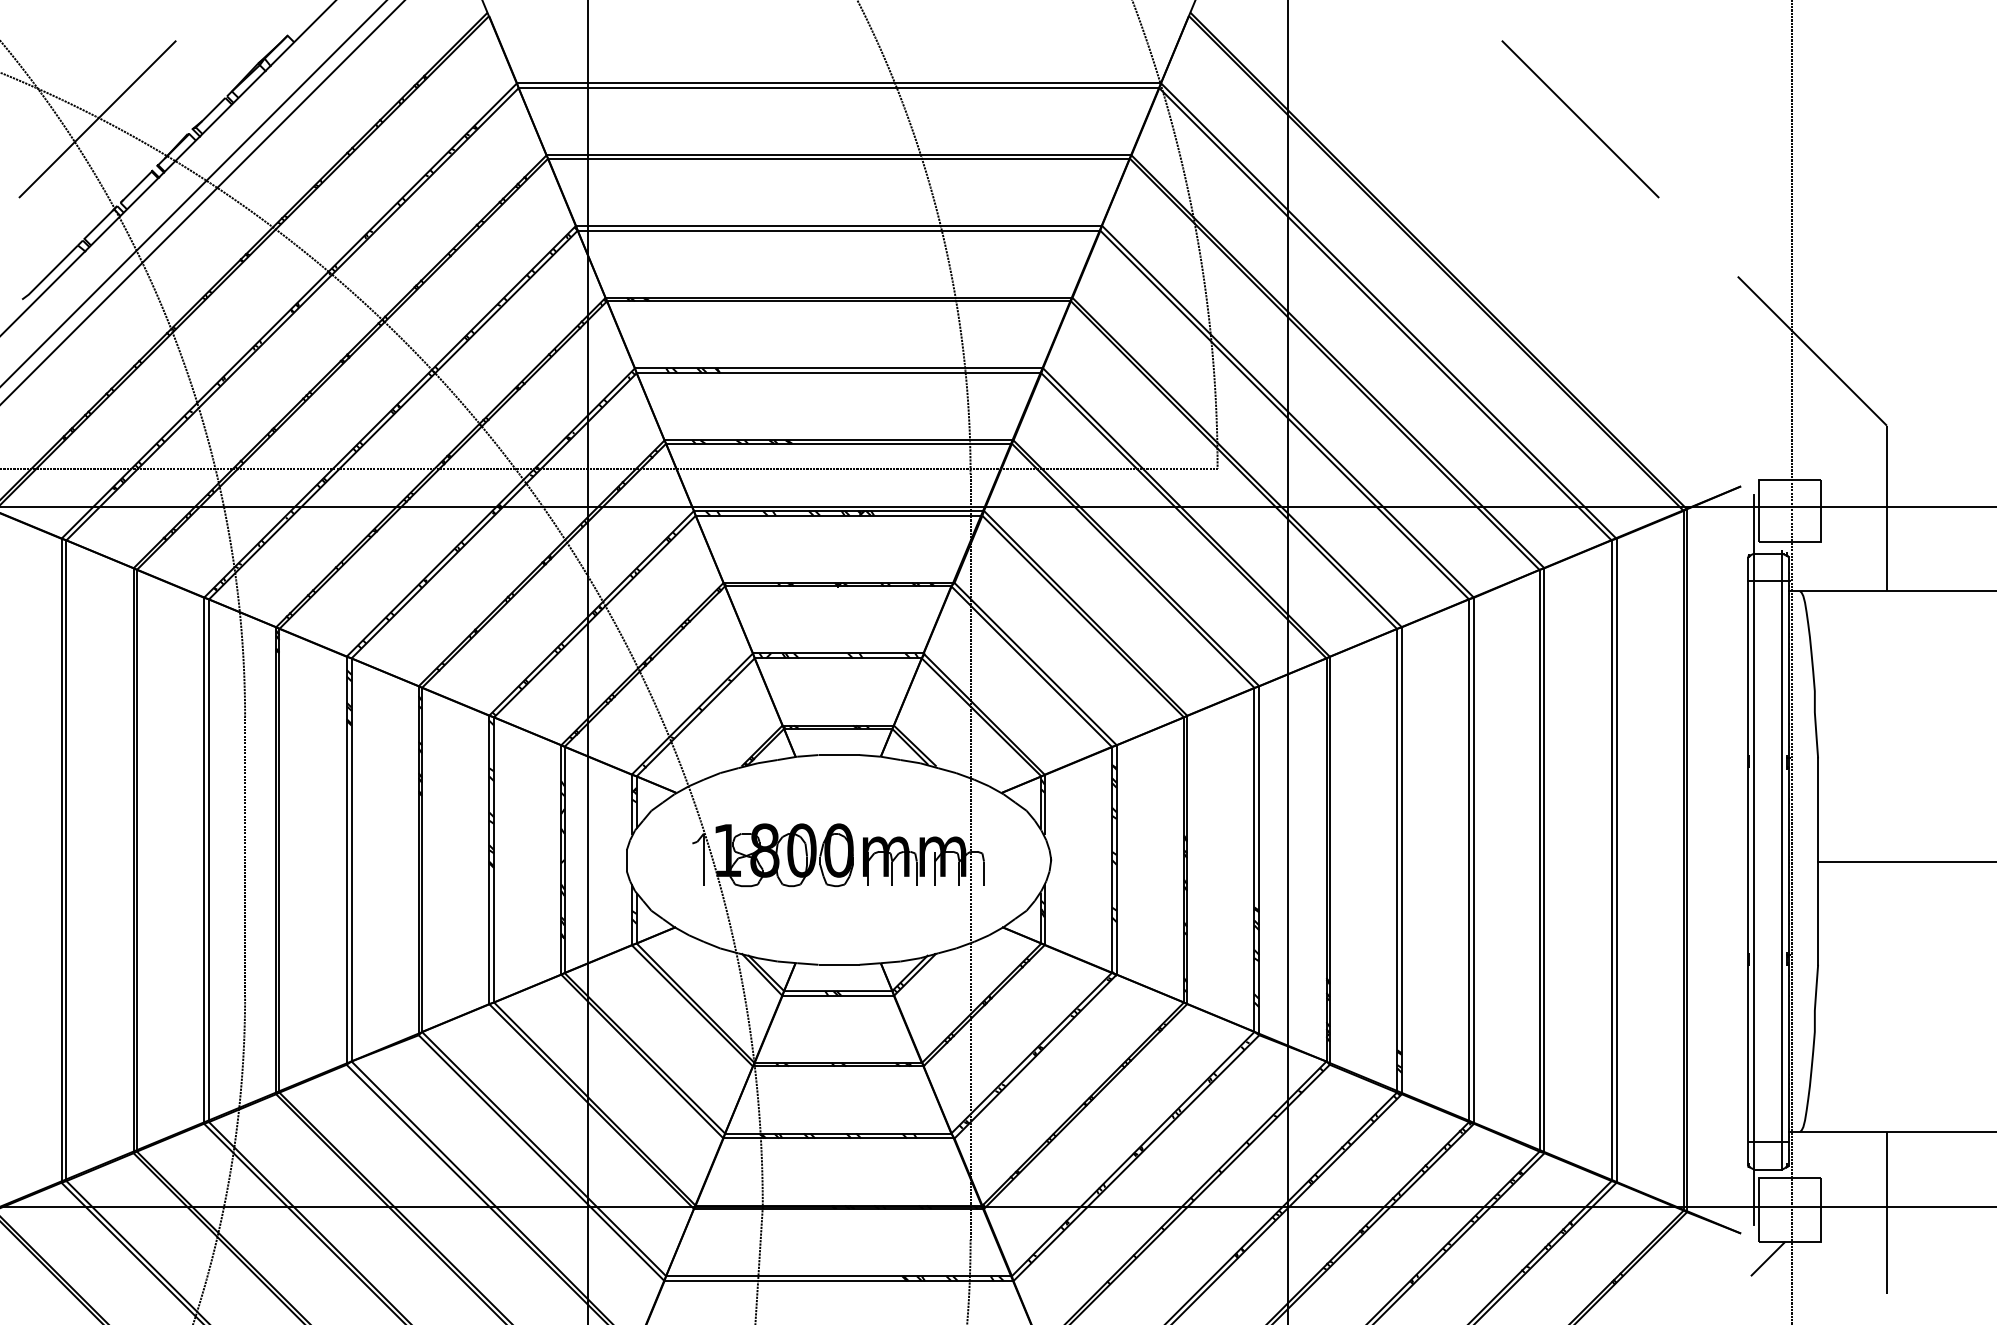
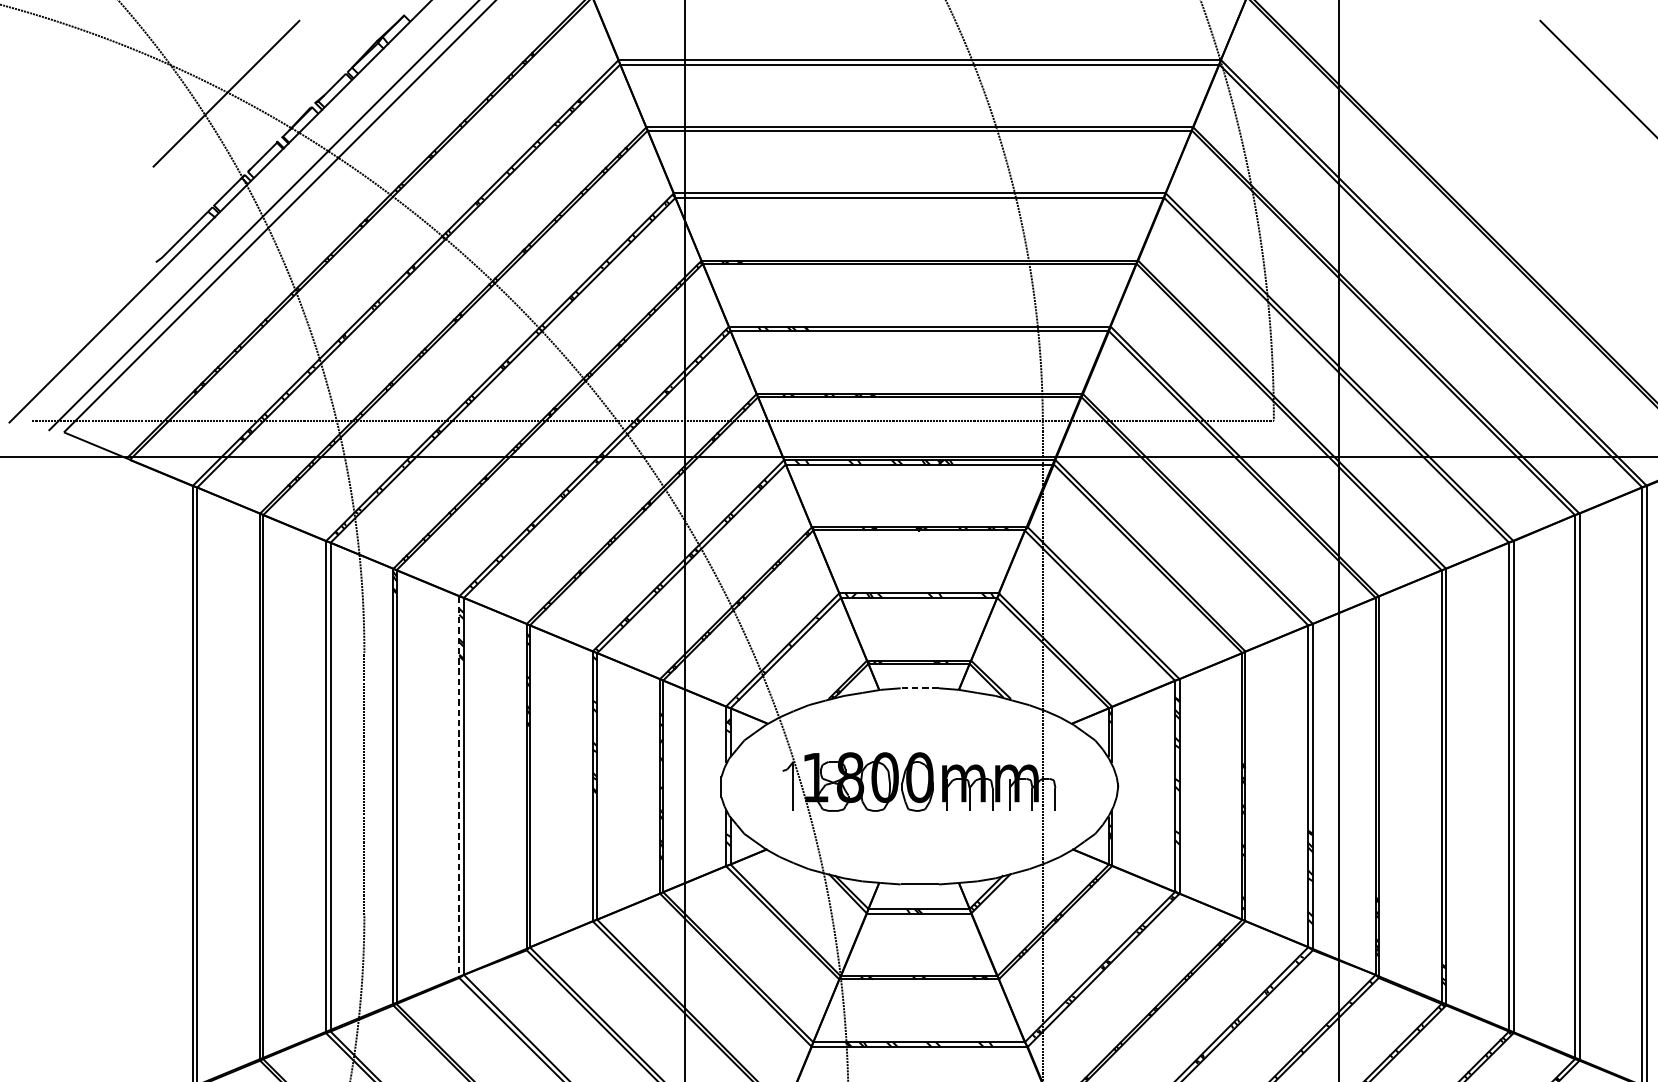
line: (839, 755) -> (920, 688), solid -> dashed
line: (346, 861) -> (459, 787), solid -> dashed

